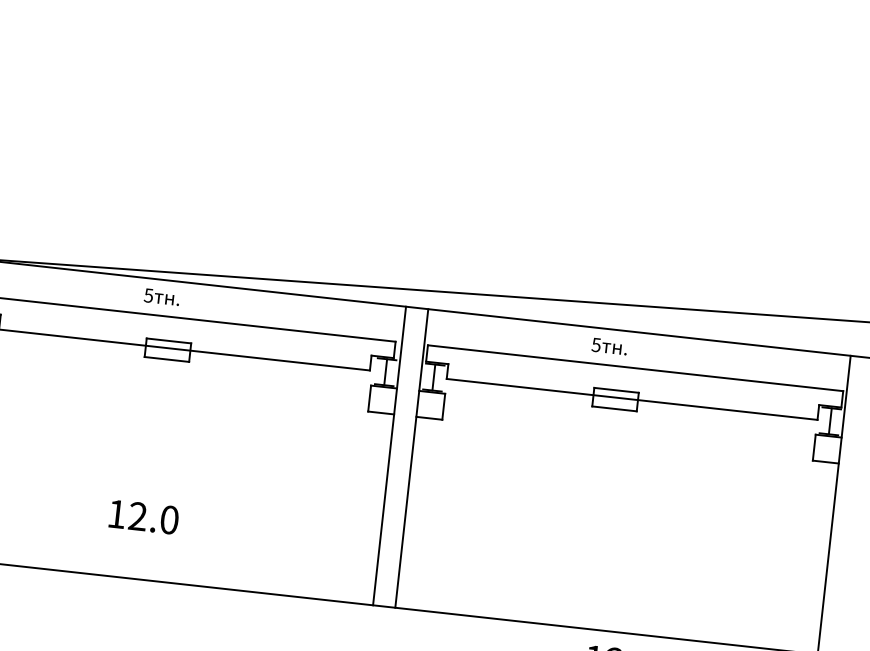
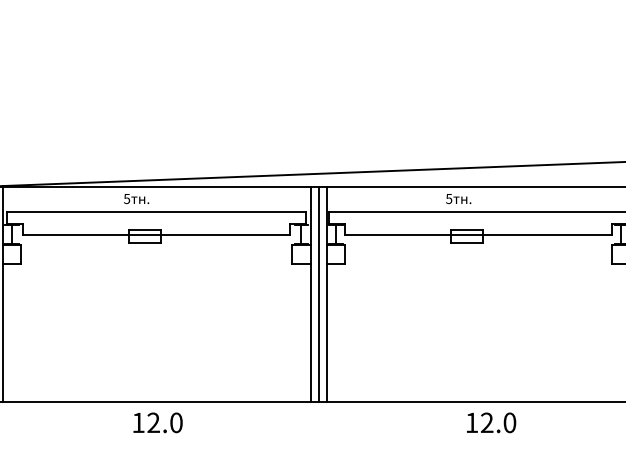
line: (400, 456) -> (318, 293), added
text: (143, 516) -> (157, 422), moved

